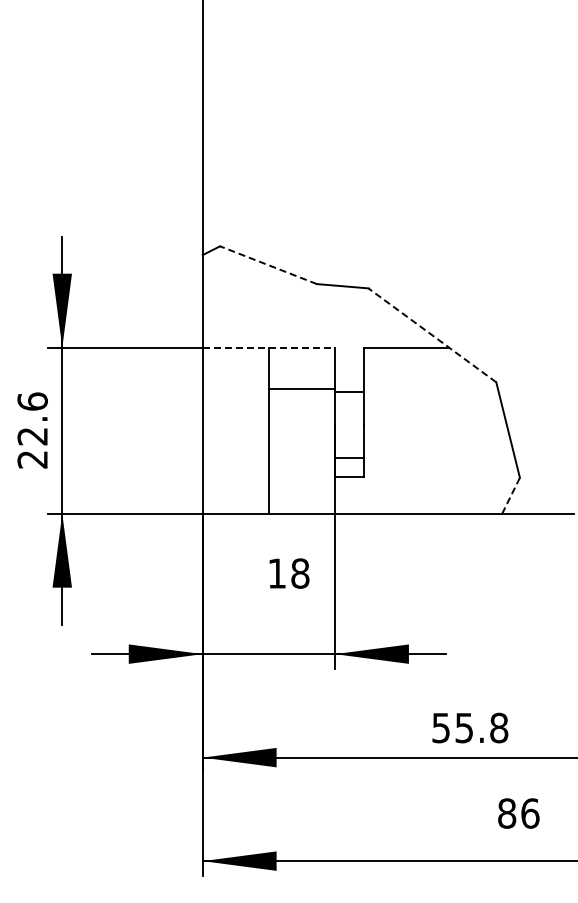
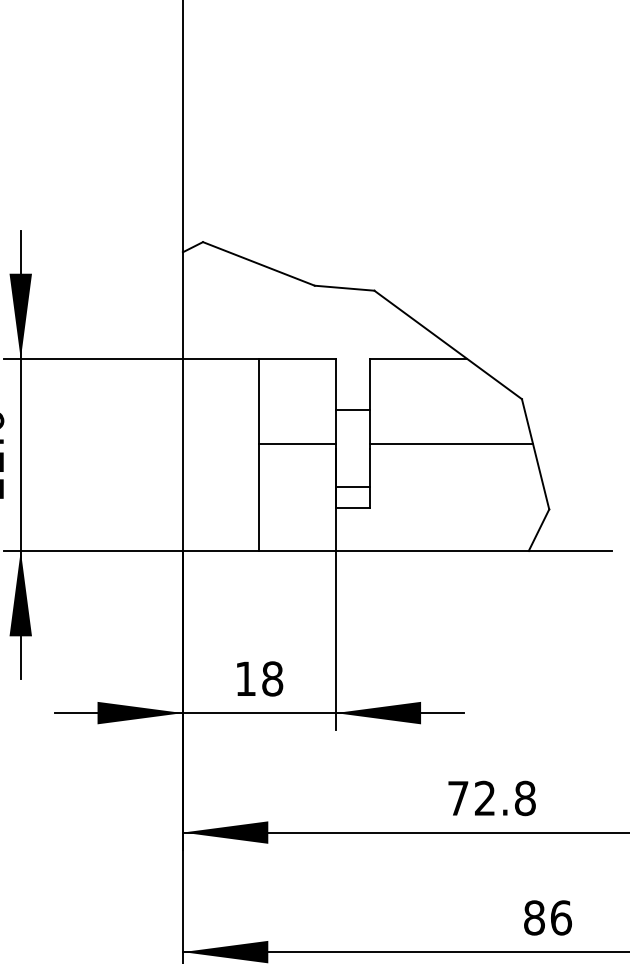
line: (268, 265) -> (258, 264), dashed -> solid
line: (432, 335) -> (448, 345), dashed -> solid
line: (269, 347) -> (260, 358), dashed -> solid
line: (301, 389) -> (297, 444), moved
line: (434, 421) -> (450, 444), added
line: (511, 495) -> (539, 529), dashed -> solid
text: (289, 573) -> (260, 678), moved
text: (452, 727) -> (471, 797), 55.8 -> 72.8
text: (518, 813) -> (547, 917), moved

